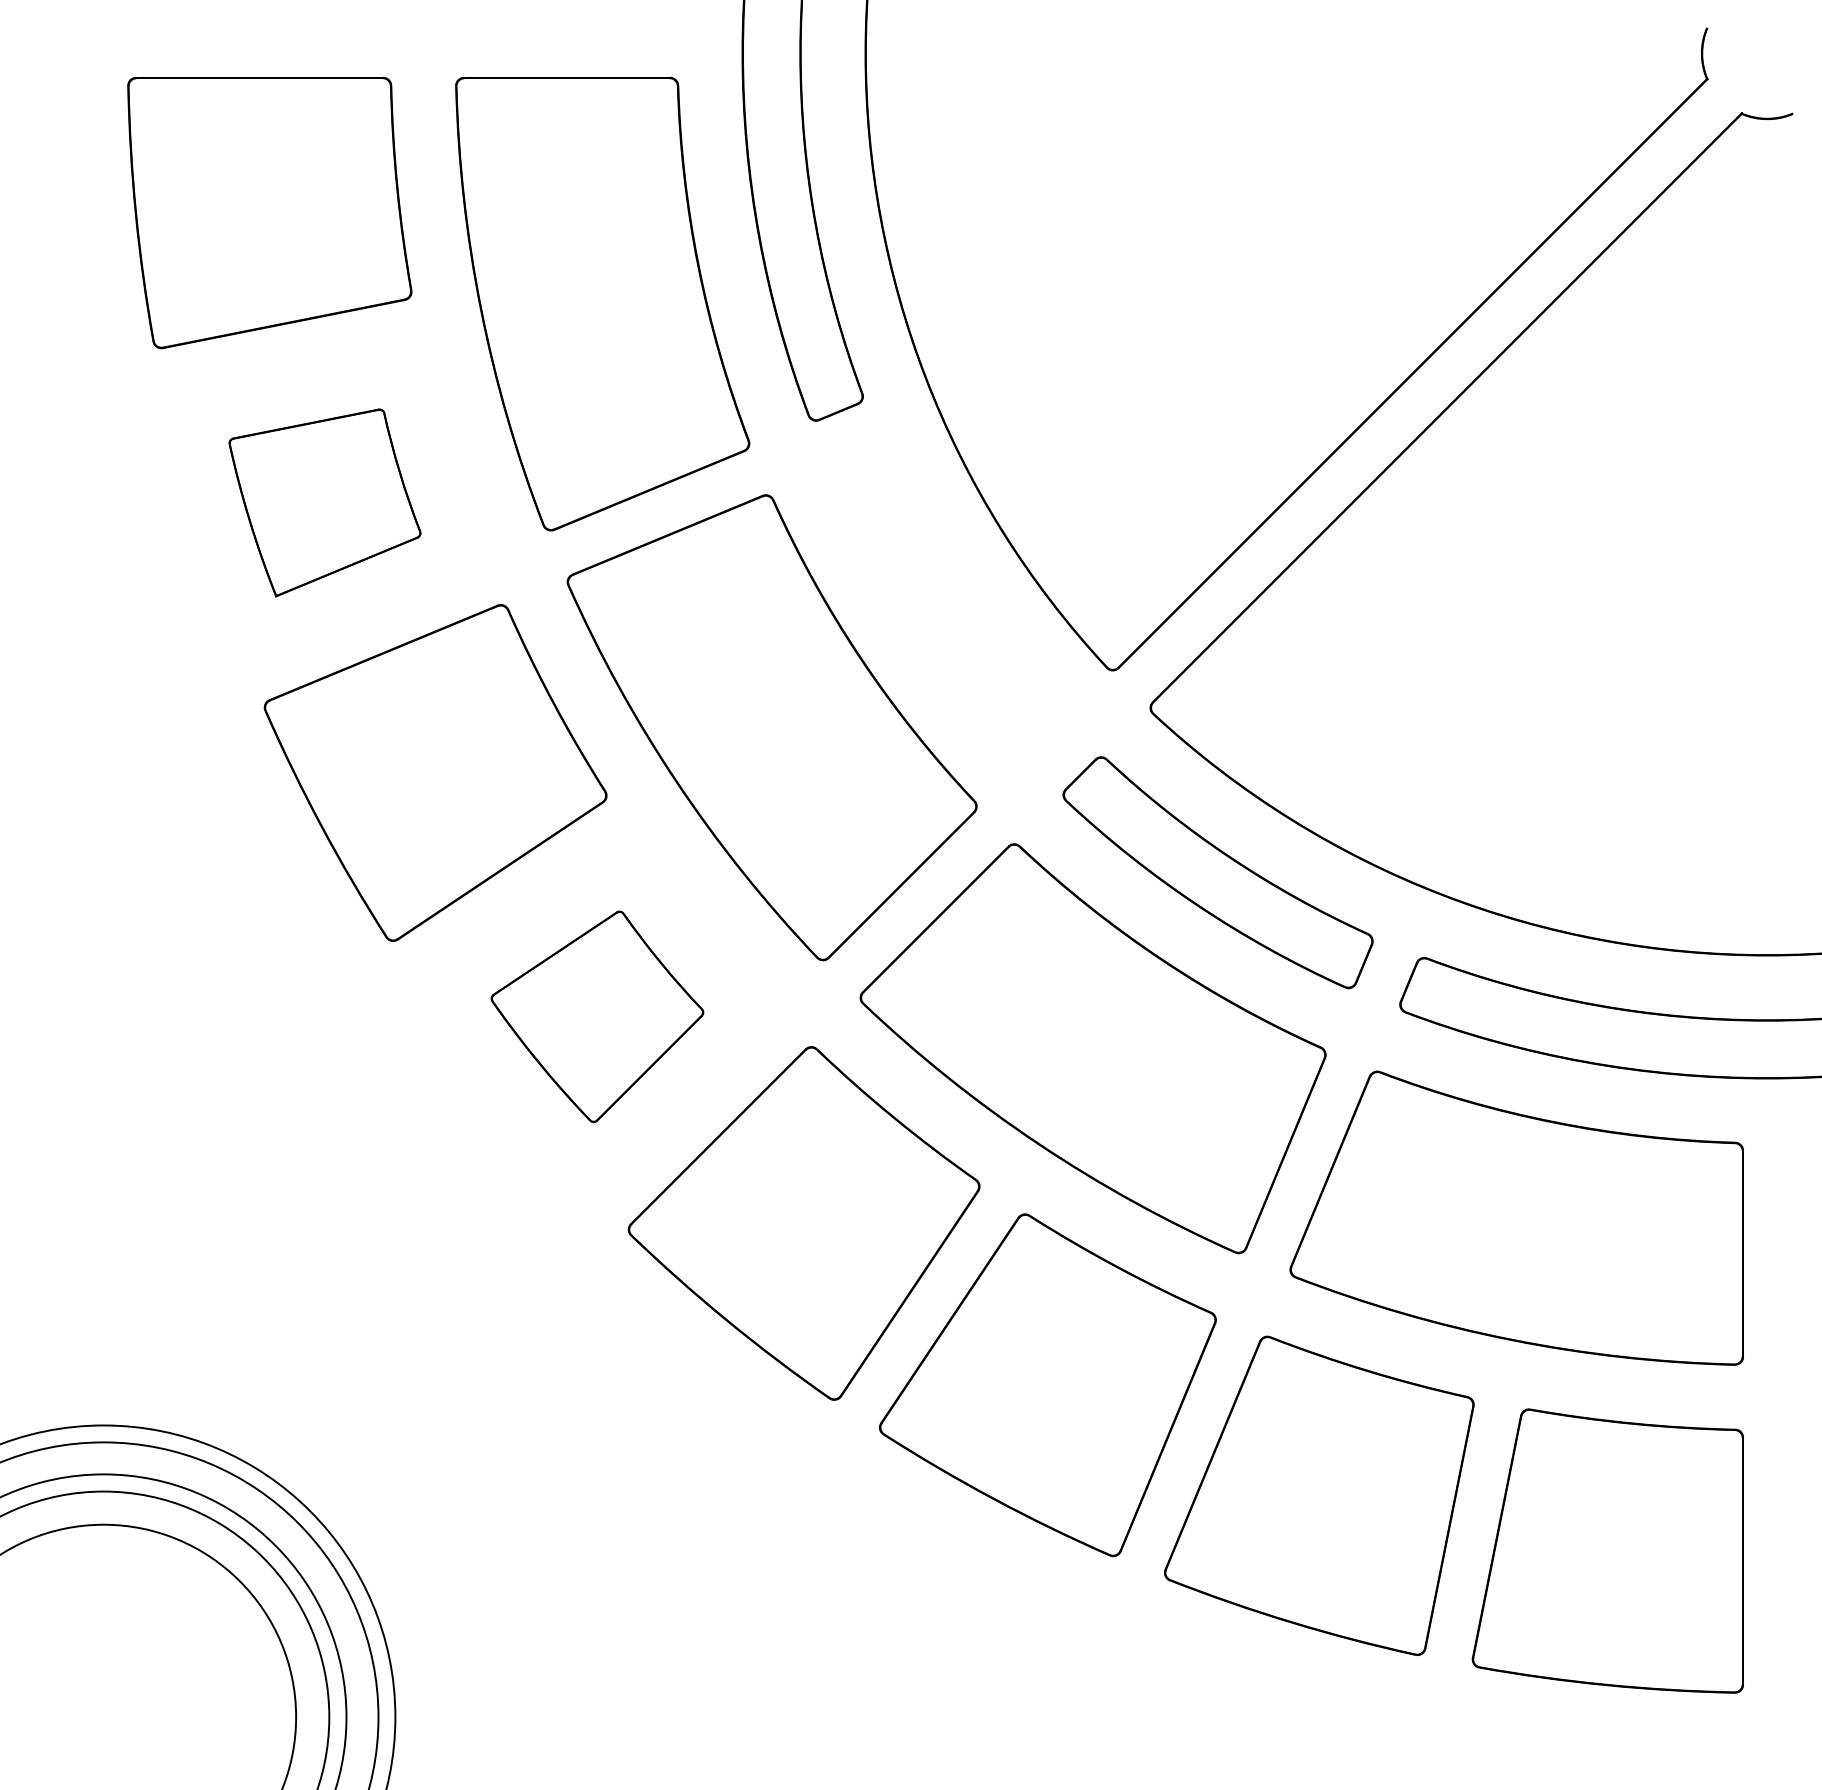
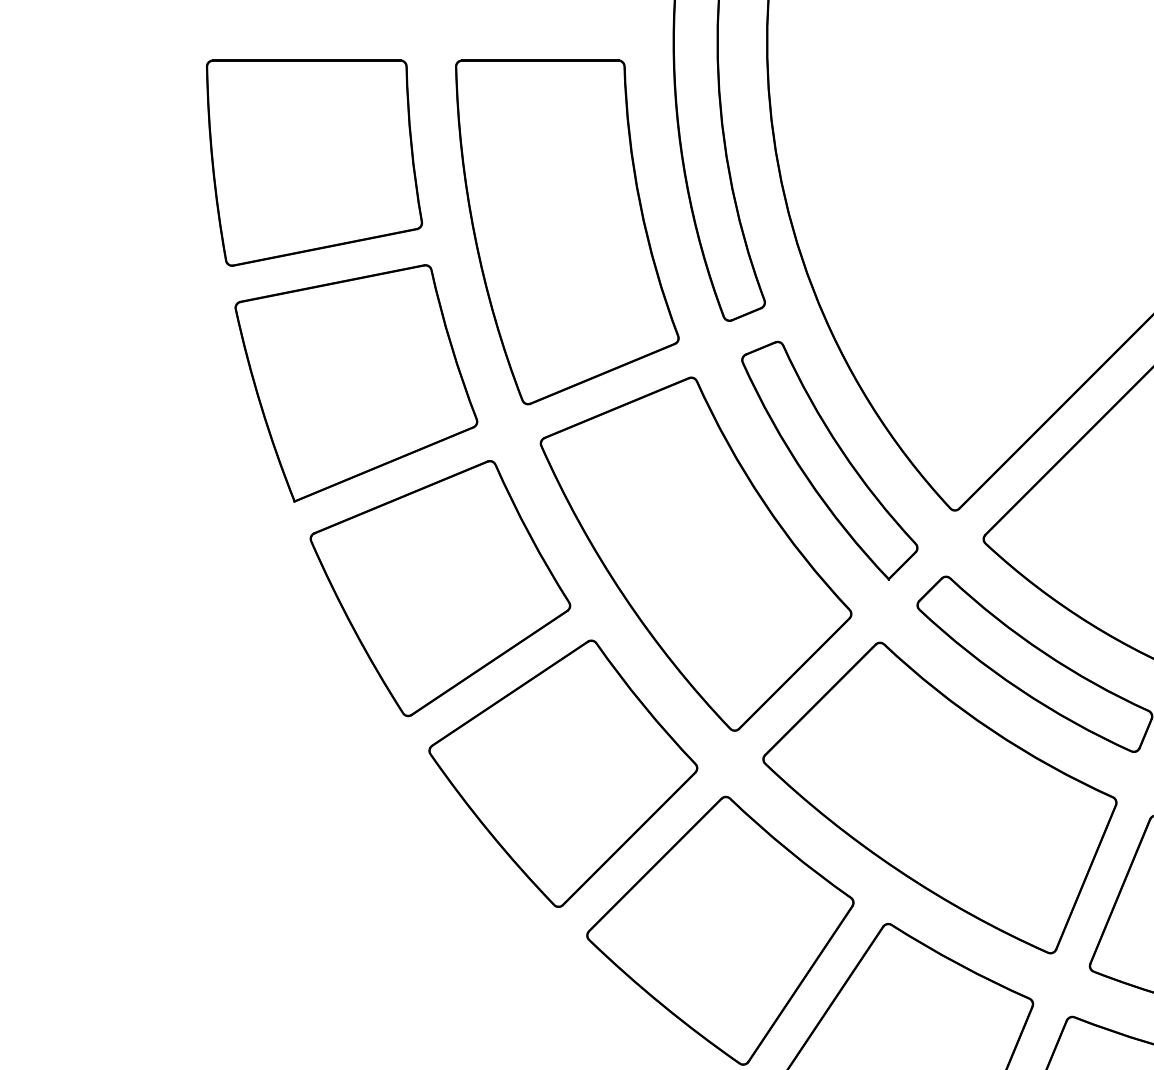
part: (324, 502) -> (356, 383), size x1.67
part: (947, 604) -> (829, 460), added
part: (597, 1016) -> (563, 773), size x1.67

